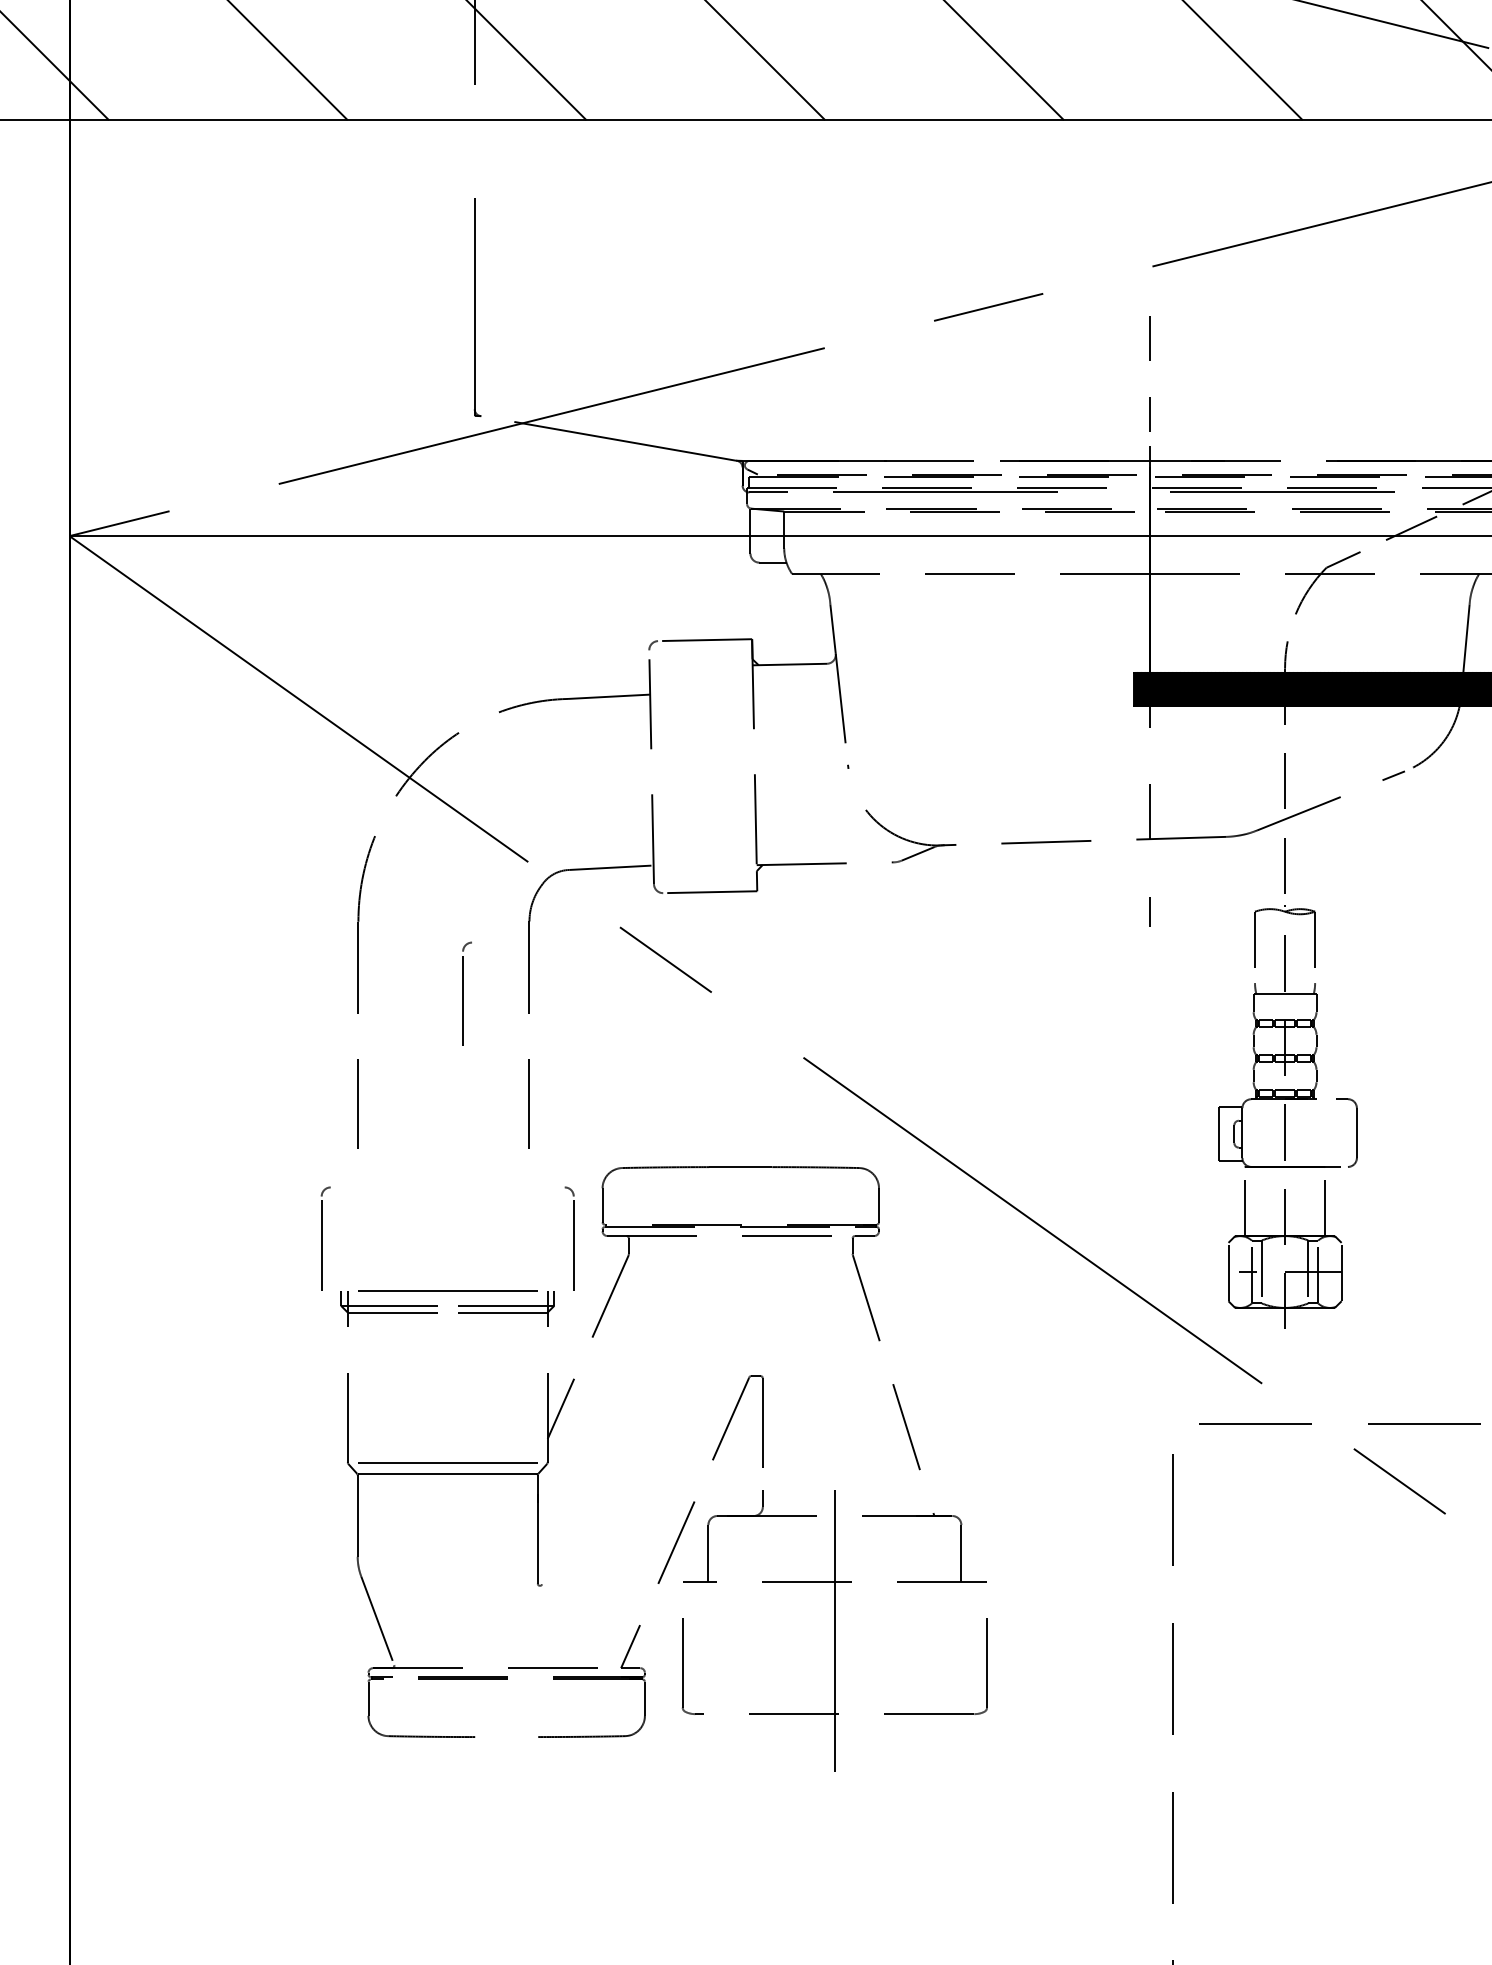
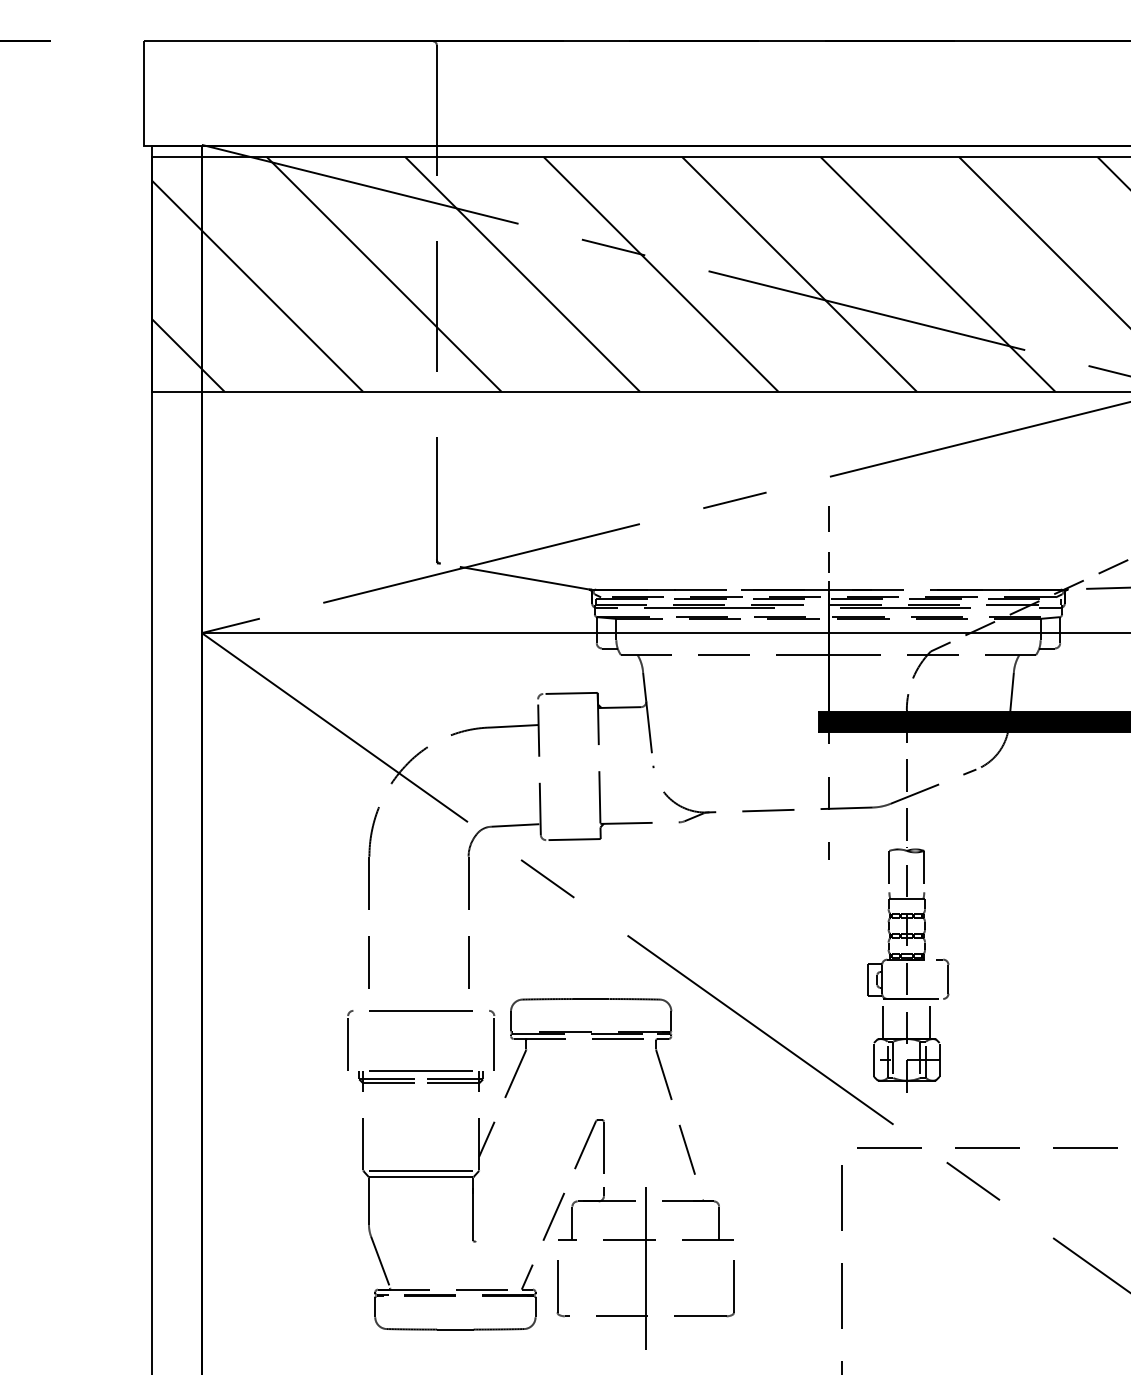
part: (467, 993) -> (432, 898), removed
line: (446, 1186) -> (420, 1010), added
line: (506, 1736) -> (455, 1329), added

